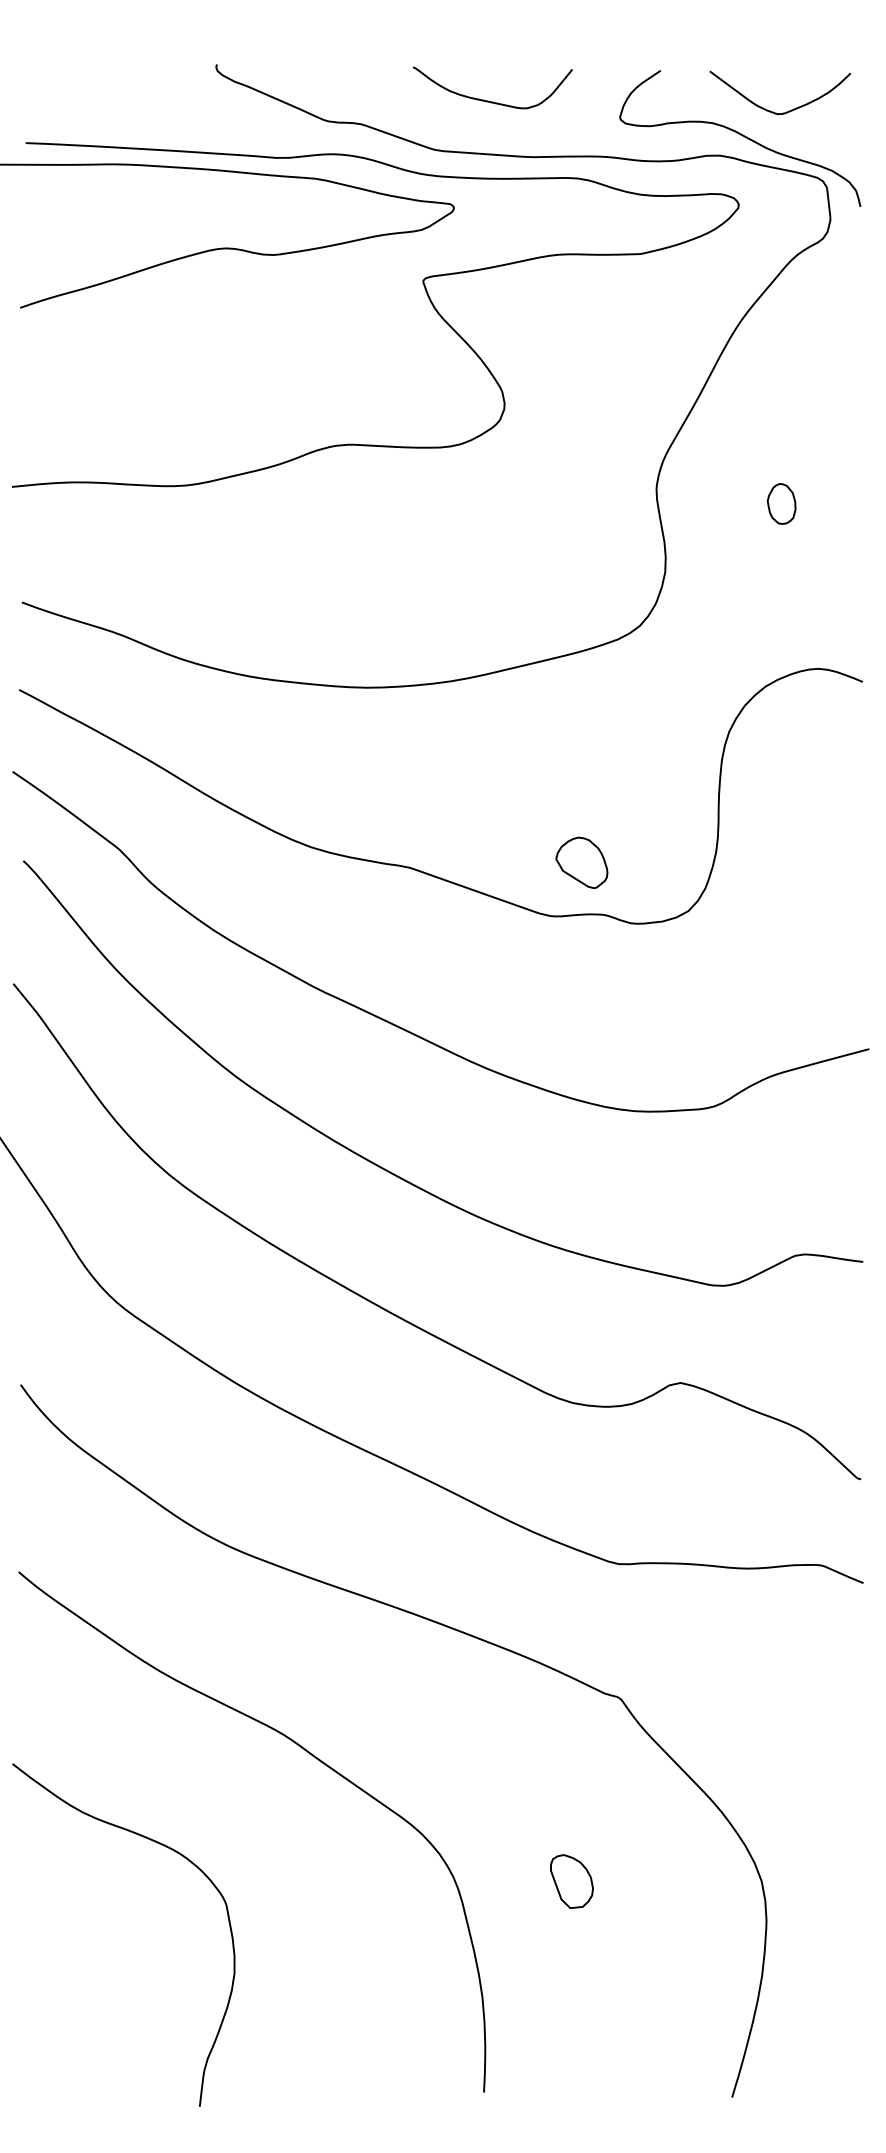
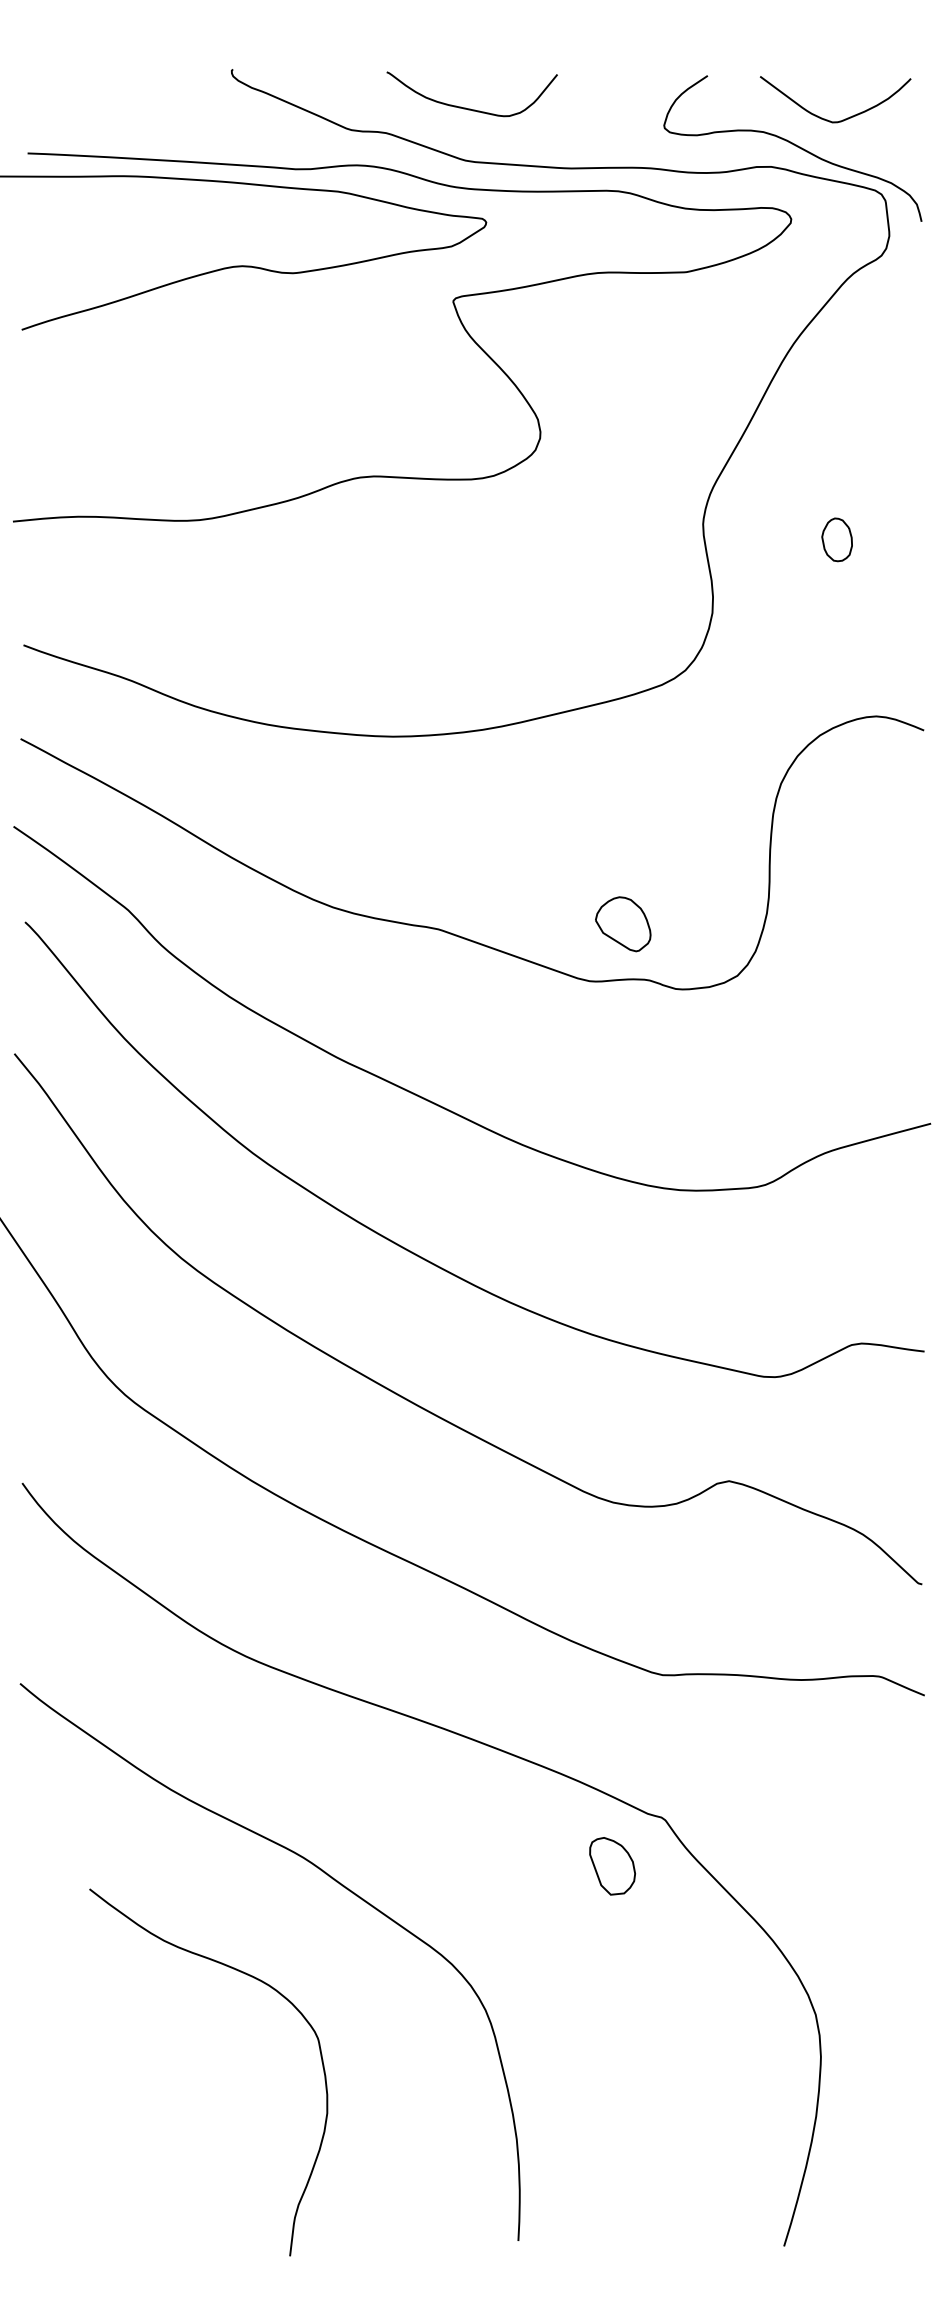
curve: (488, 100) -> (467, 107), moved
curve: (161, 1845) -> (249, 1976), moved
part: (571, 1881) -> (612, 1866), moved

